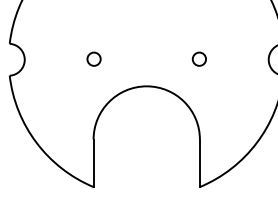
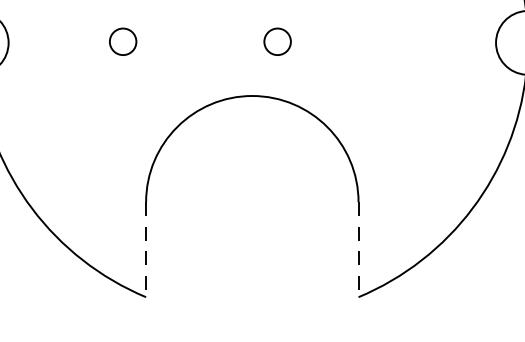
circle: (93, 58) -> (121, 40), moved
circle: (198, 58) -> (275, 40), moved
line: (93, 163) -> (145, 250), solid -> dashed
line: (199, 163) -> (357, 250), solid -> dashed

